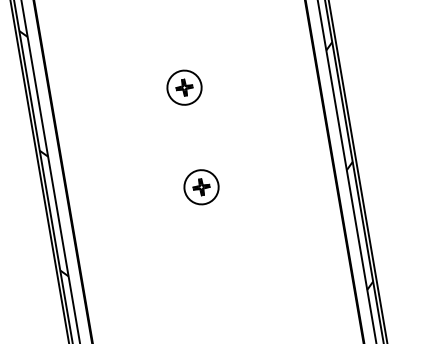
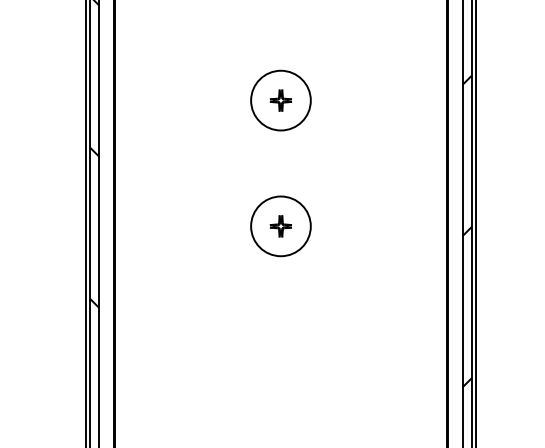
circle: (184, 87) -> (280, 100), size x1.4
circle: (201, 187) -> (280, 226), size x1.4

